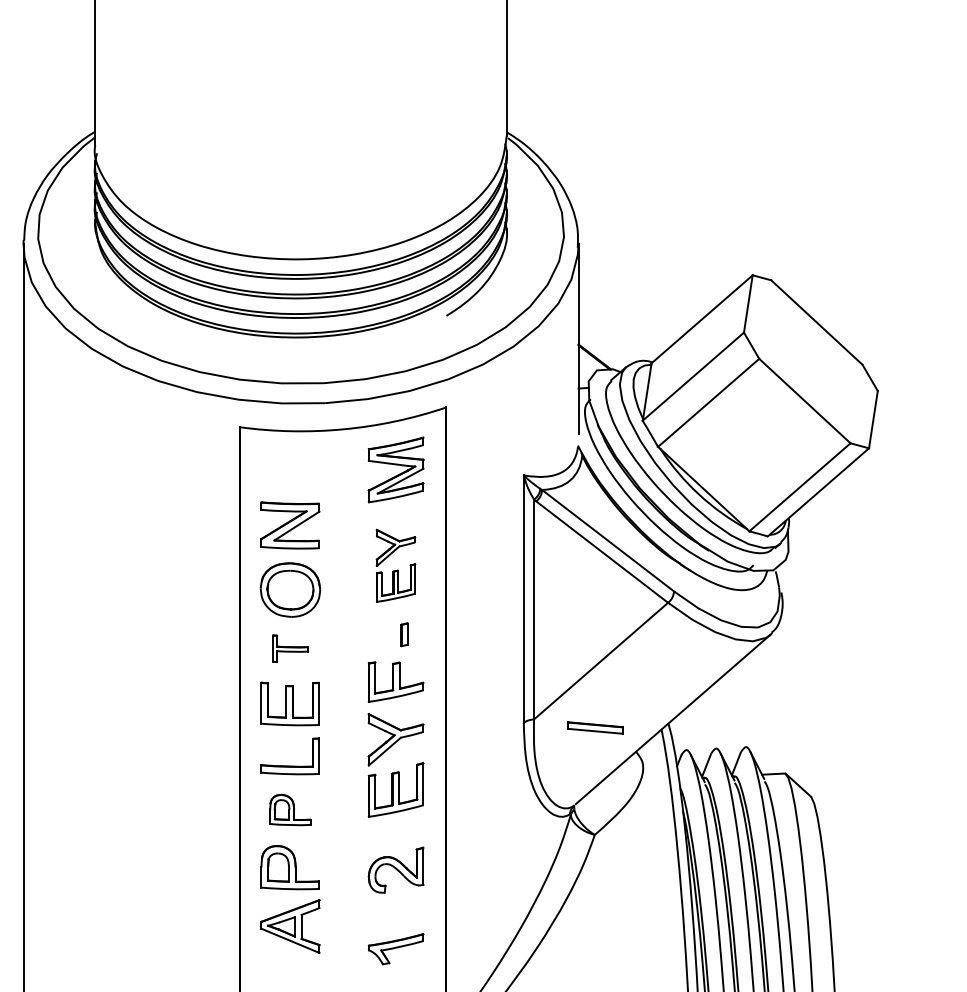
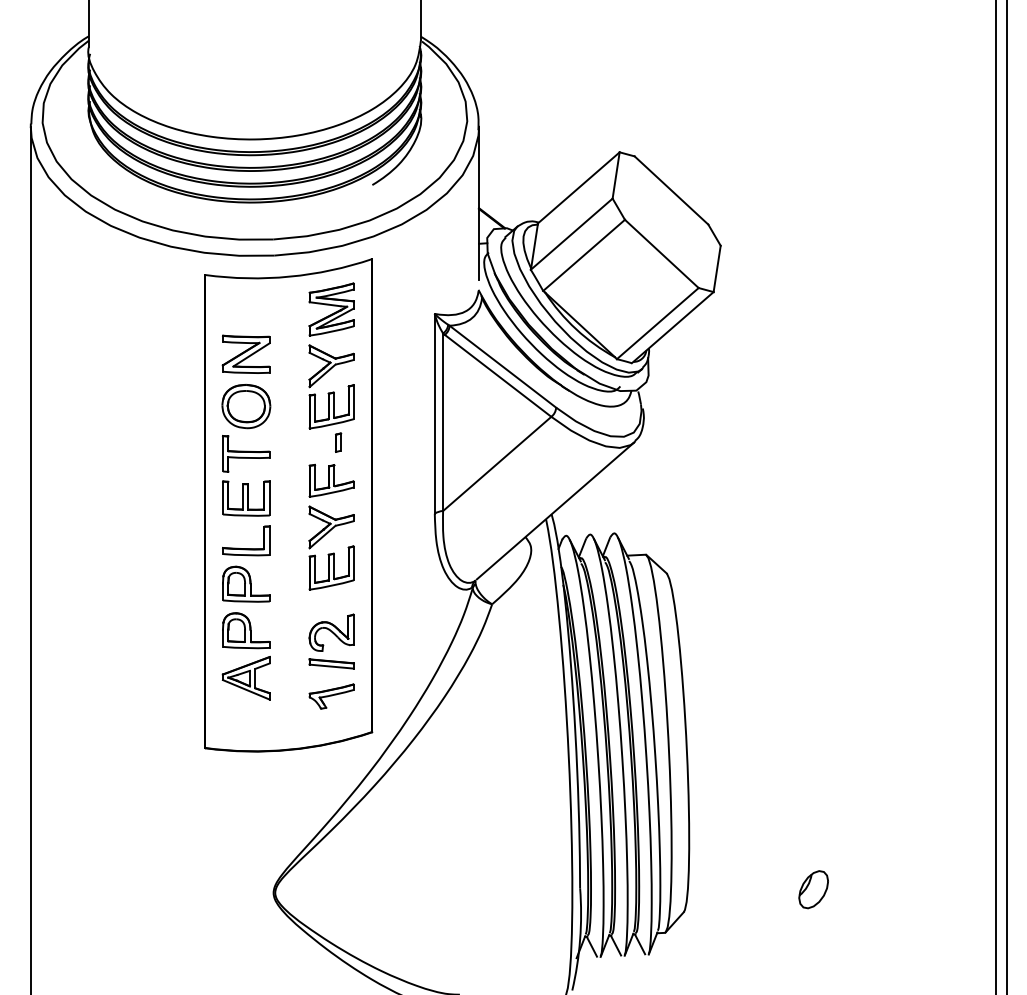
part: (395, 565) -> (331, 386), size x1.43
part: (290, 648) -> (246, 453), size x1.67
part: (595, 727) -> (331, 663), moved
part: (290, 809) -> (246, 583), size x1.43

